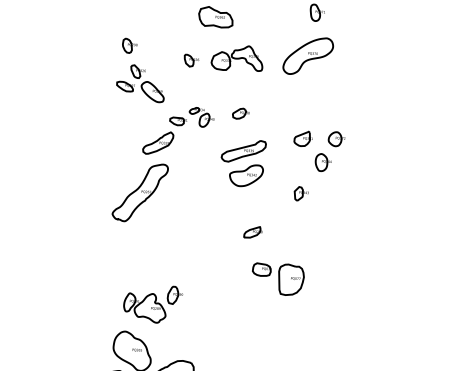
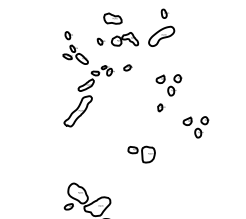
part: (242, 163) -> (130, 93), removed
part: (253, 231) -> (137, 128), removed
part: (364, 234) -> (195, 127), added
part: (277, 279) -> (141, 154), moved
part: (150, 303) -> (86, 168), removed

